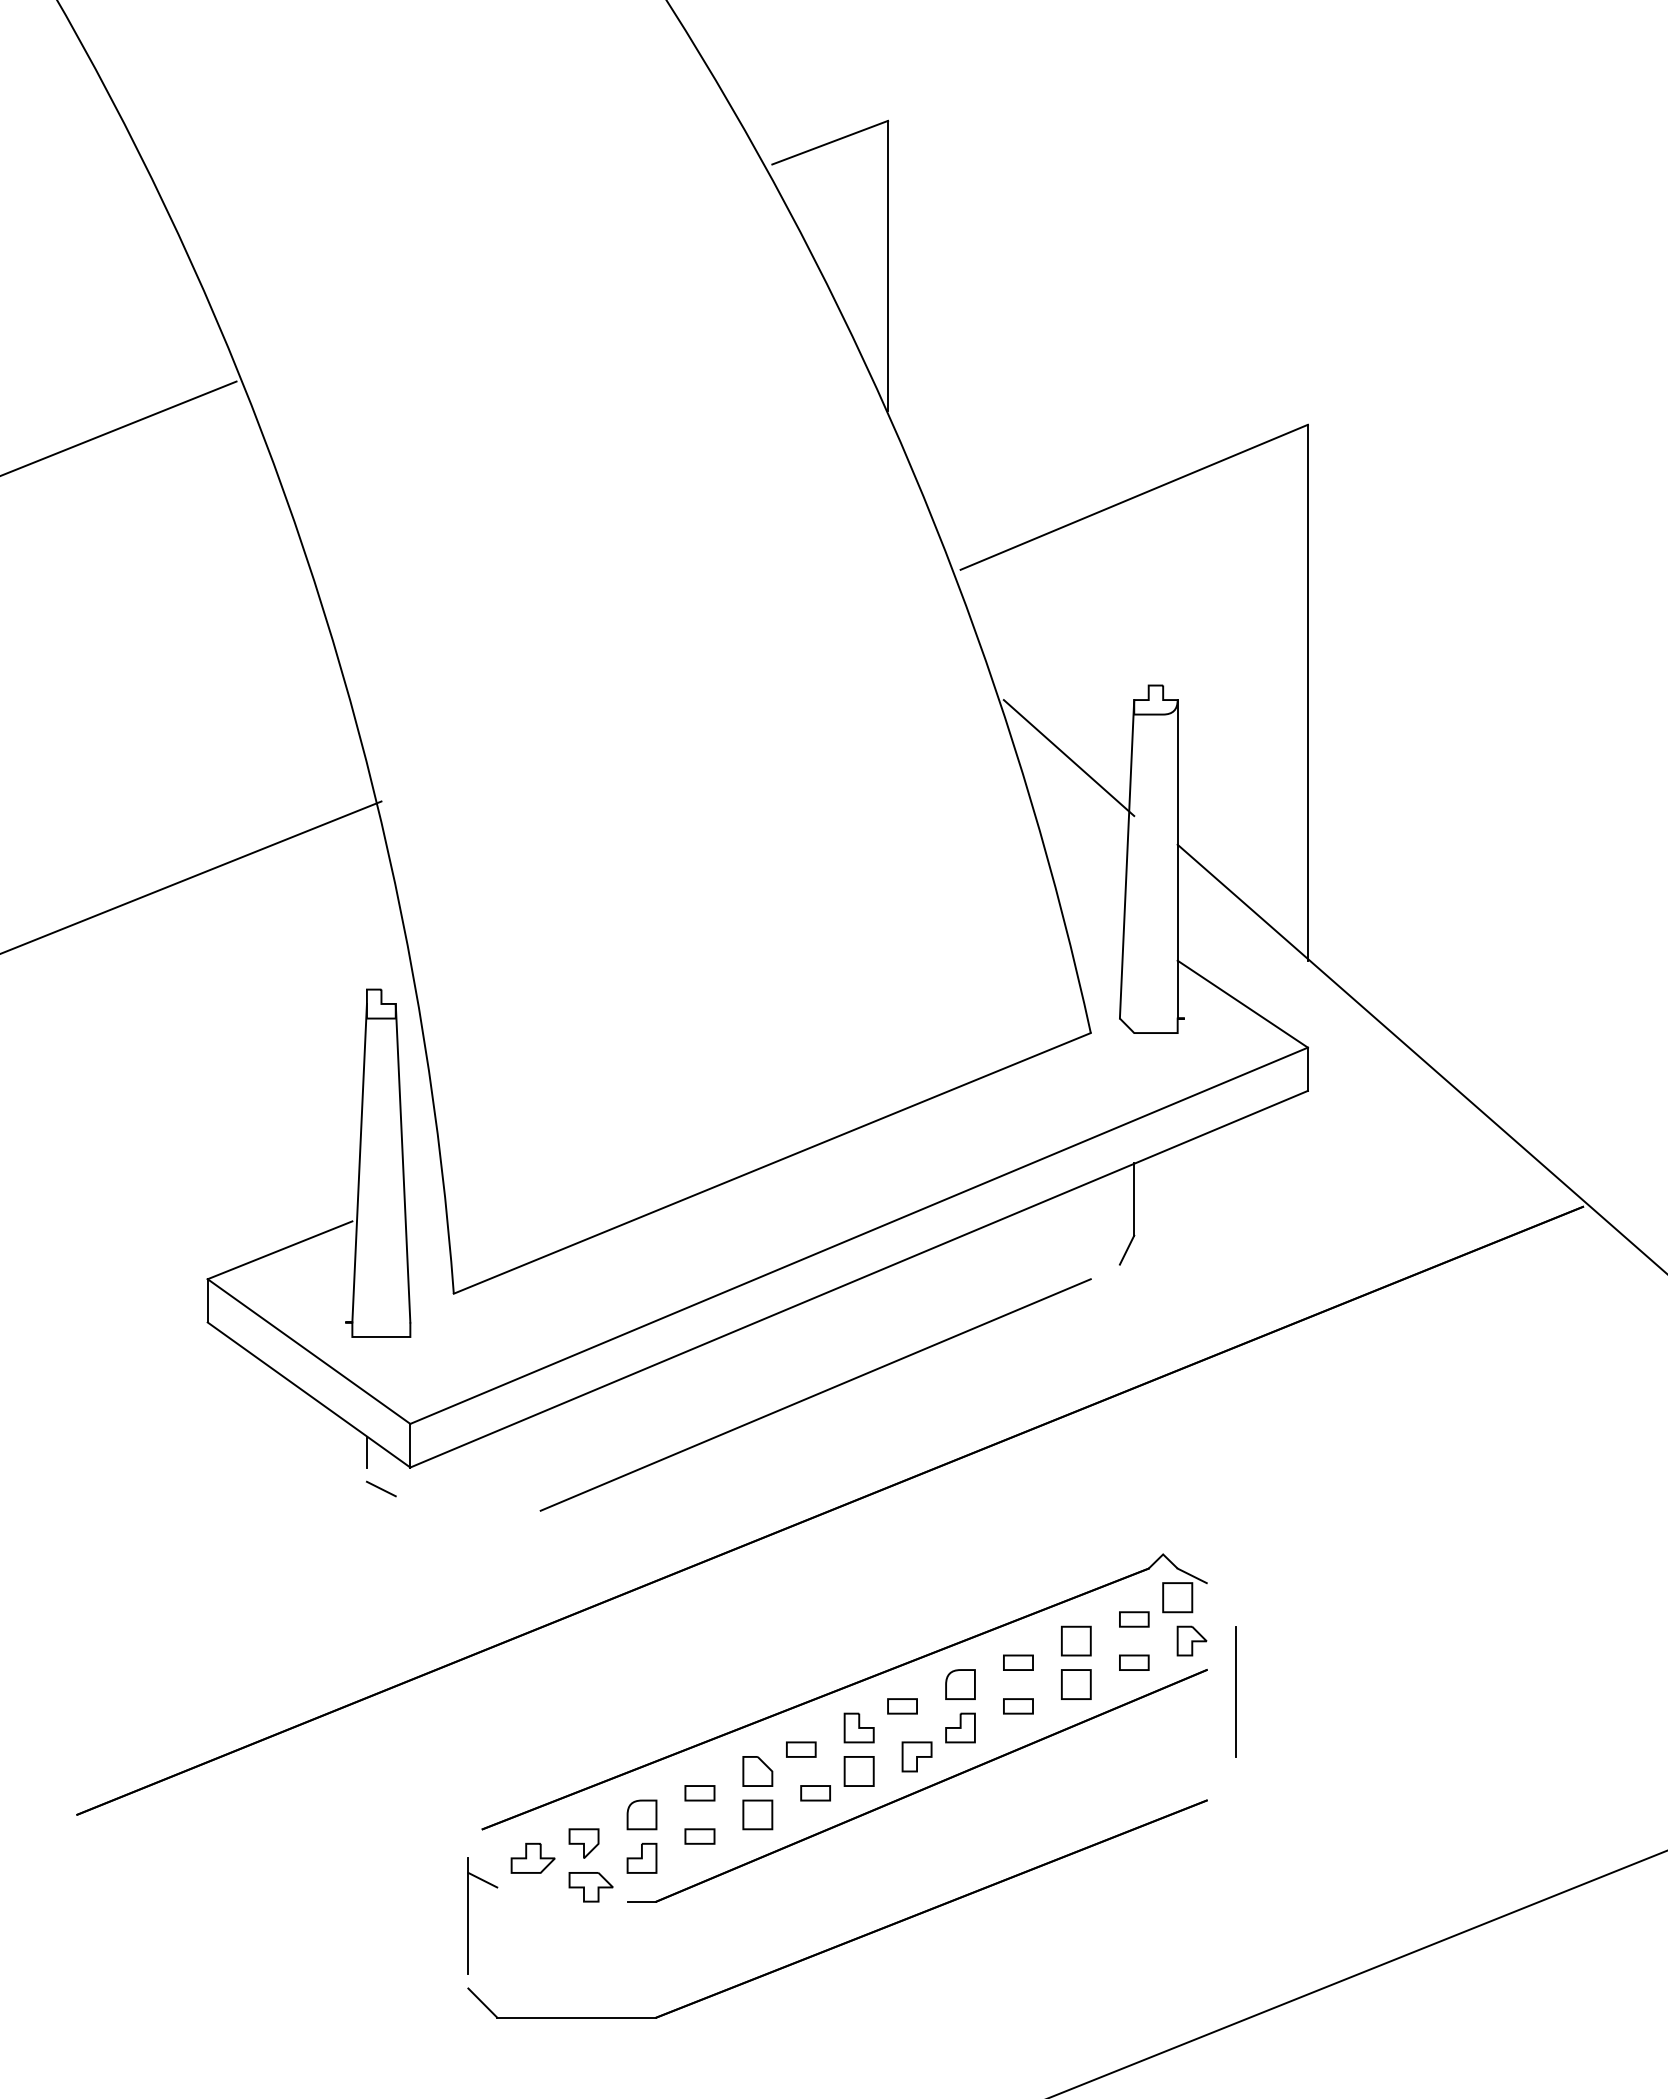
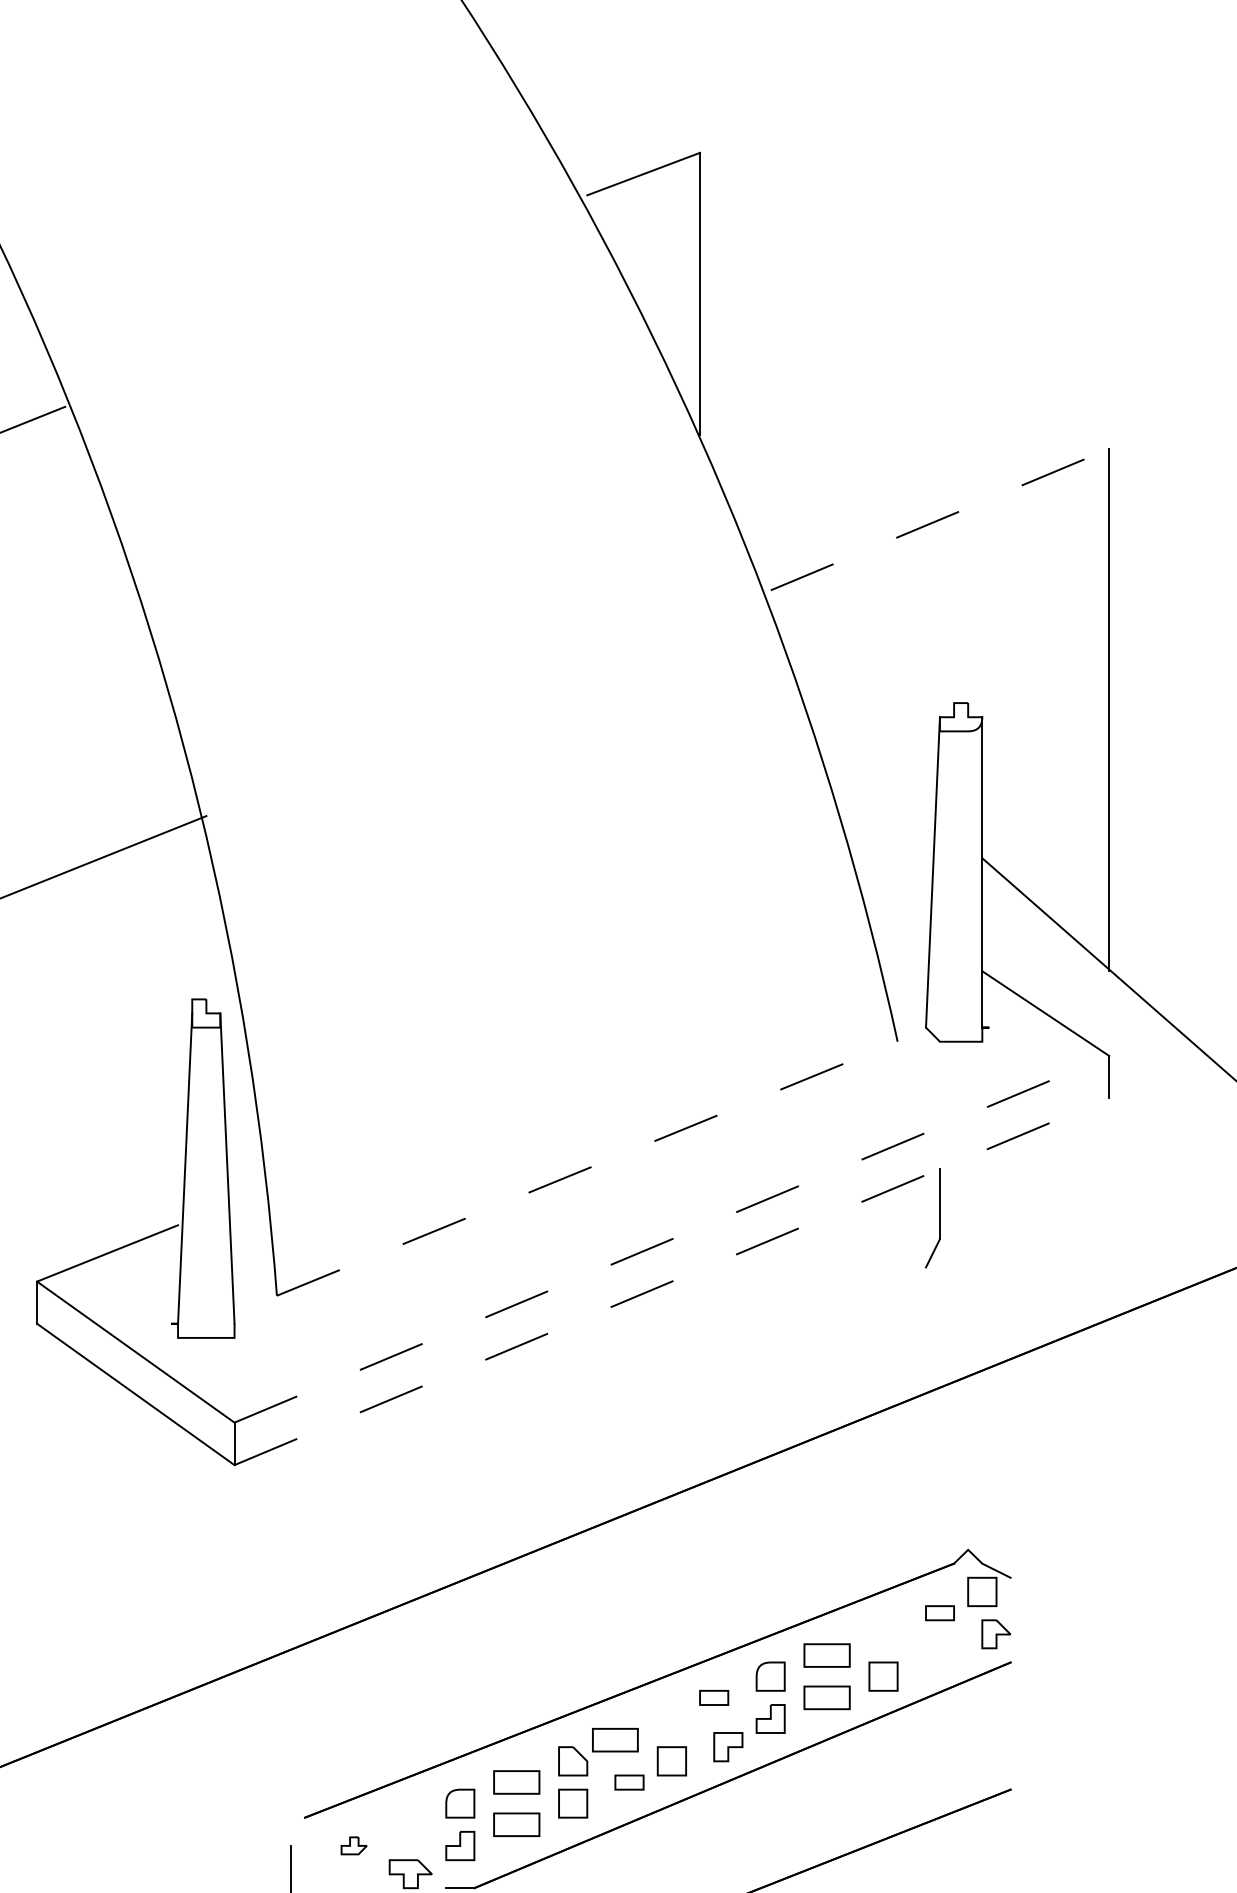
line: (1134, 497) -> (940, 519), solid -> dashed
line: (1068, 758) -> (875, 774), removed
line: (772, 1163) -> (587, 1168), solid -> dashed
line: (859, 1235) -> (672, 1239), solid -> dashed
line: (859, 1279) -> (672, 1281), solid -> dashed
line: (815, 1394) -> (629, 1393), removed
line: (366, 1452) -> (191, 1450), removed
line: (380, 1488) -> (205, 1485), removed
part: (1076, 1640) -> (883, 1633), removed
part: (1018, 1662) -> (827, 1655), size x1.6
part: (1134, 1662) -> (940, 1655), removed
line: (1235, 1691) -> (1038, 1683), removed
part: (1018, 1706) -> (827, 1698), size x1.6
part: (858, 1727) -> (671, 1718), removed
part: (801, 1749) -> (615, 1739), size x1.6
part: (699, 1793) -> (516, 1782), size x1.6
part: (699, 1836) -> (516, 1824), size x1.6
part: (583, 1843) -> (403, 1831), removed
part: (532, 1857) -> (353, 1845), size x0.6
line: (482, 1879) -> (304, 1866), removed

